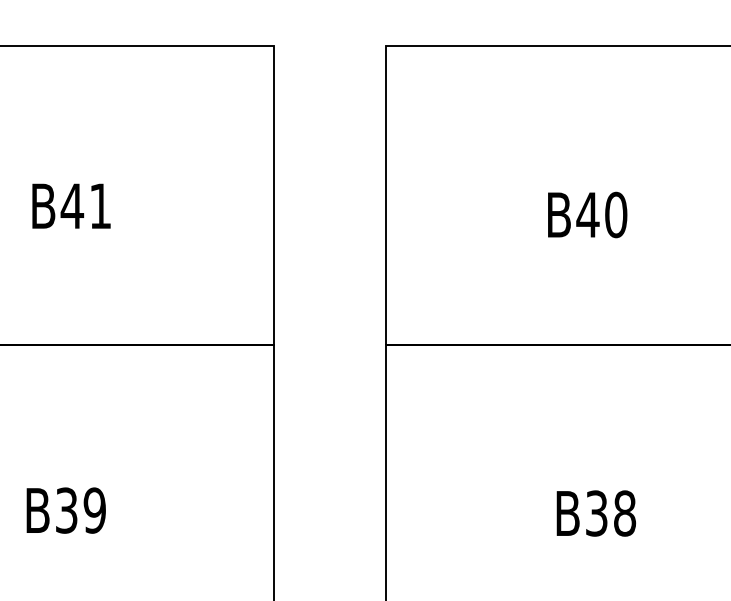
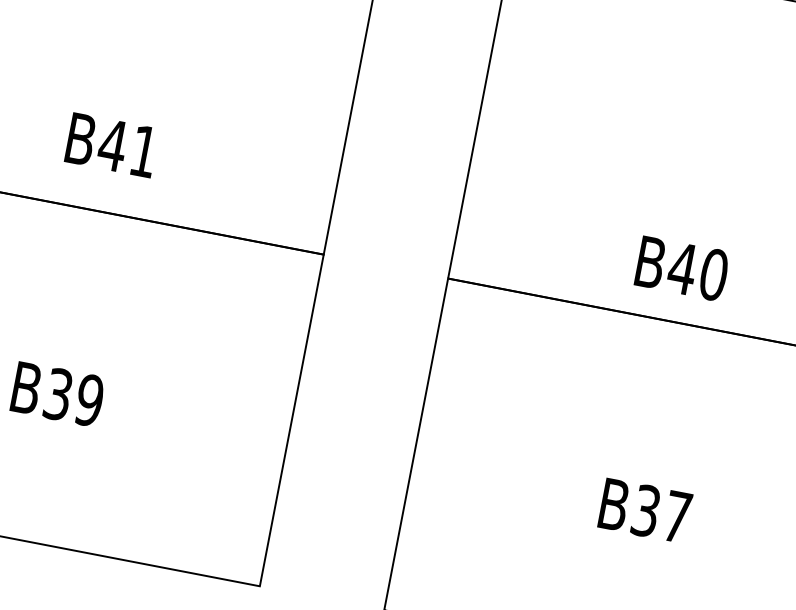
text: (71, 205) -> (112, 144), moved
text: (587, 214) -> (682, 268), moved
text: (625, 513) -> (678, 517), B38 -> B37

